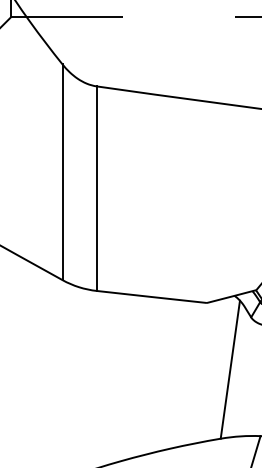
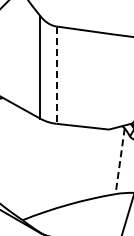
line: (96, 189) -> (56, 75), solid -> dashed
line: (231, 370) -> (120, 161), solid -> dashed

